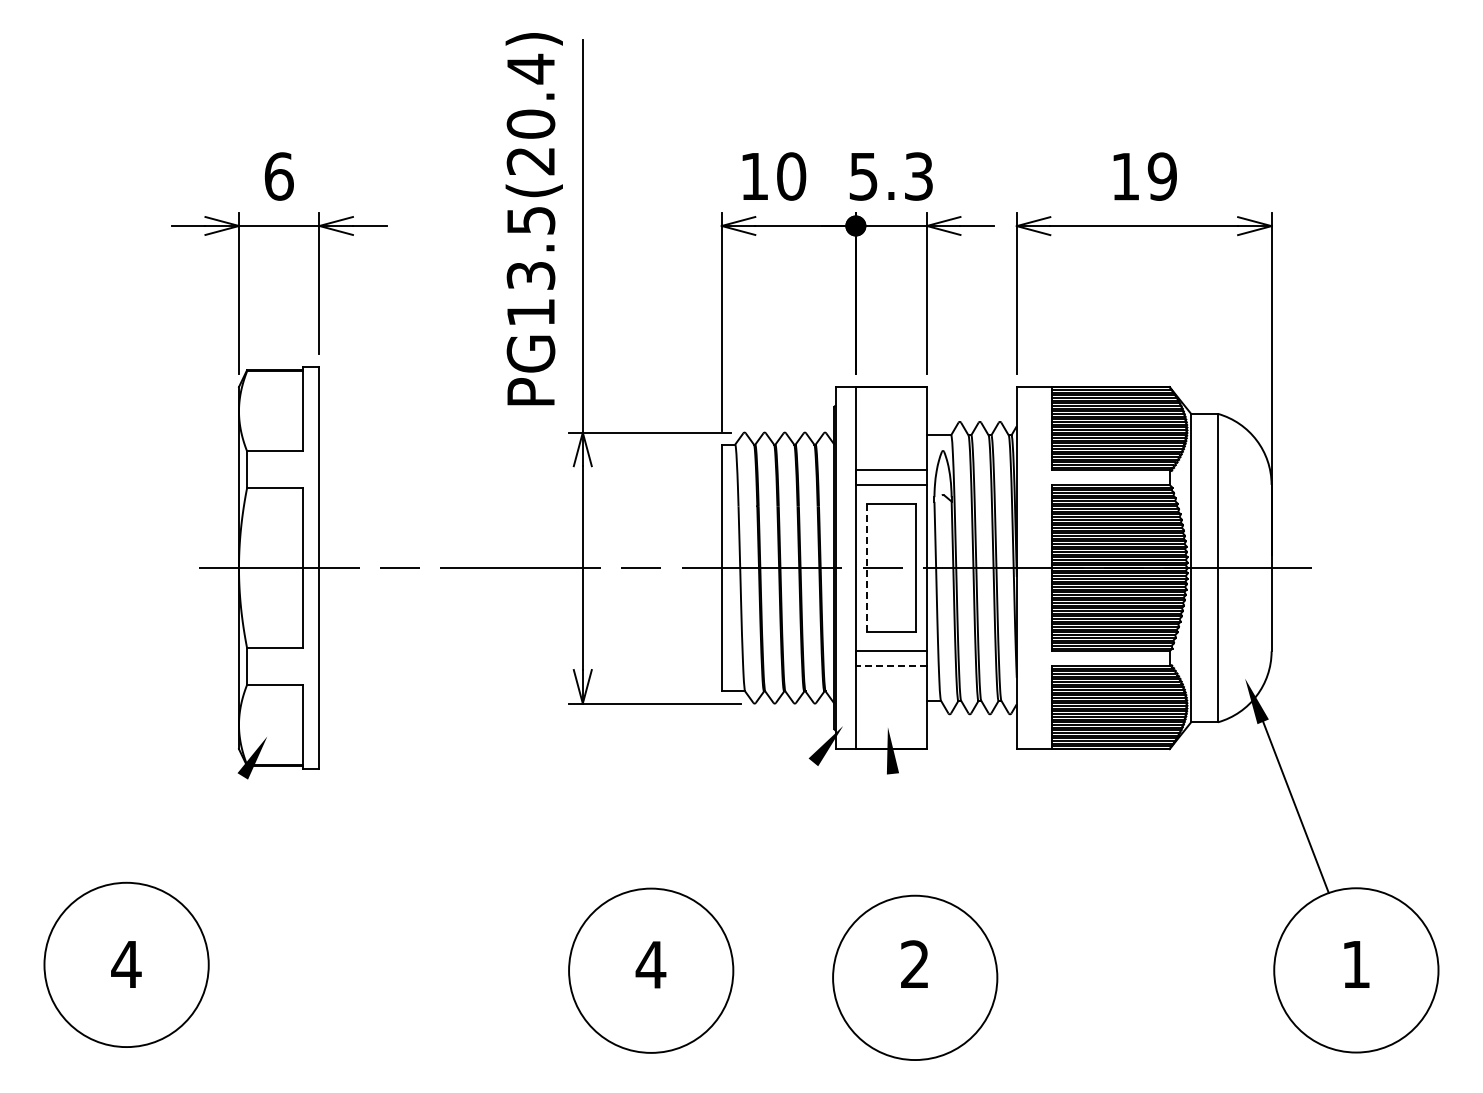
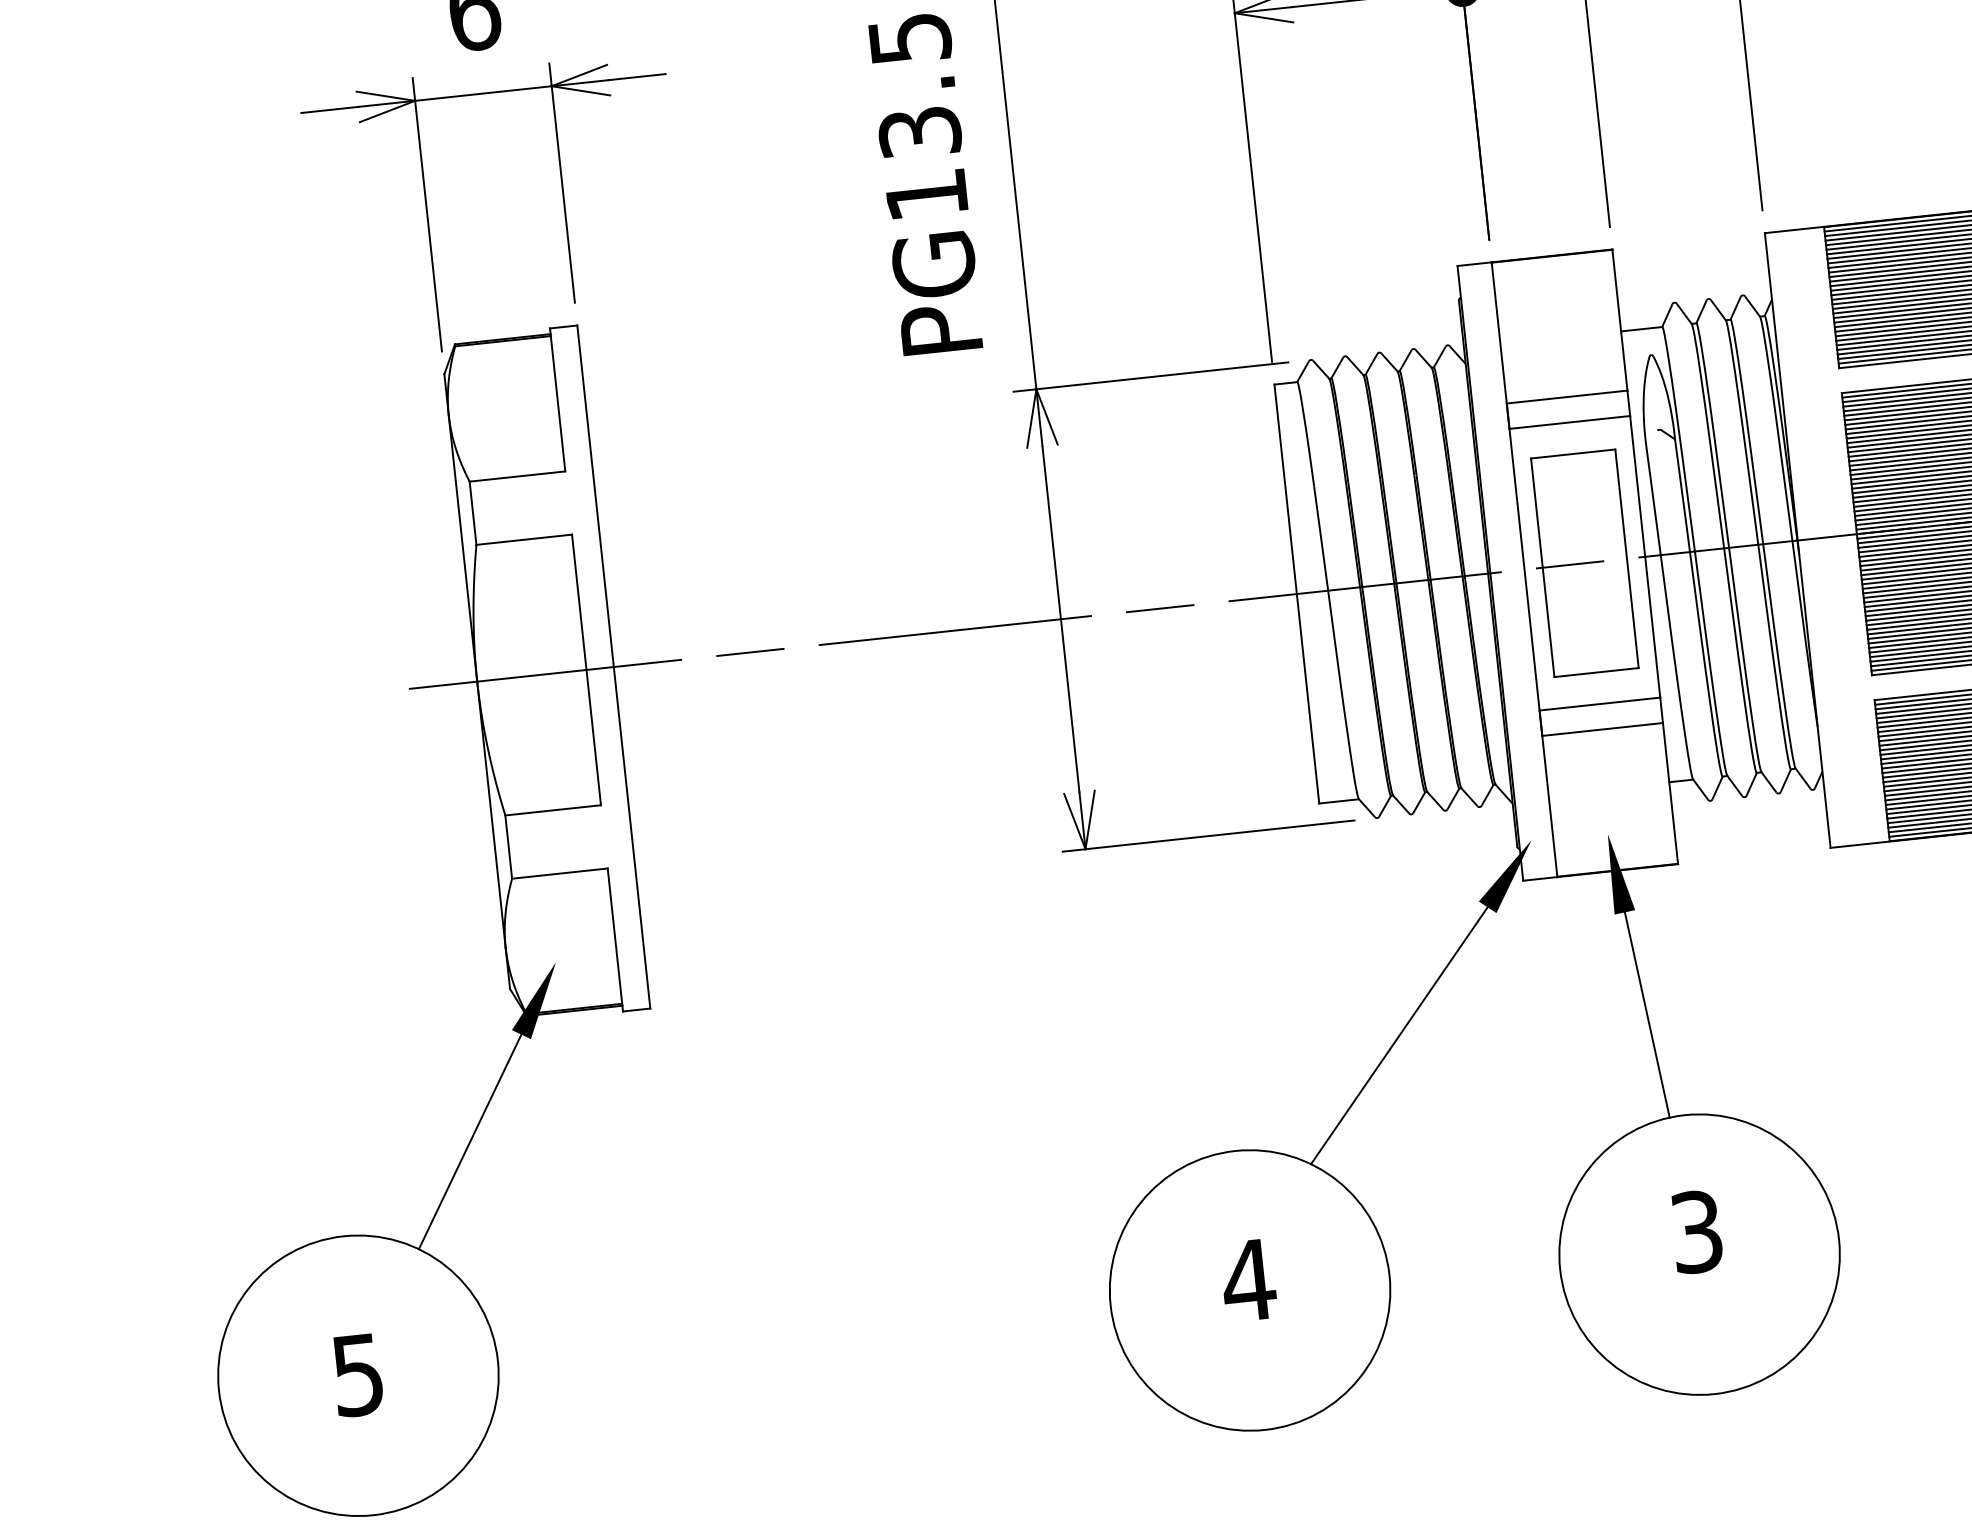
line: (866, 567) -> (1542, 566), dashed -> solid
line: (891, 666) -> (1602, 730), dashed -> solid
line: (753, 831) -> (1398, 1035), added
line: (899, 834) -> (1646, 1014), added
line: (205, 835) -> (468, 1141), added
text: (126, 964) -> (358, 1375), 4 -> 5
text: (914, 964) -> (1695, 1232), 2 -> 3

